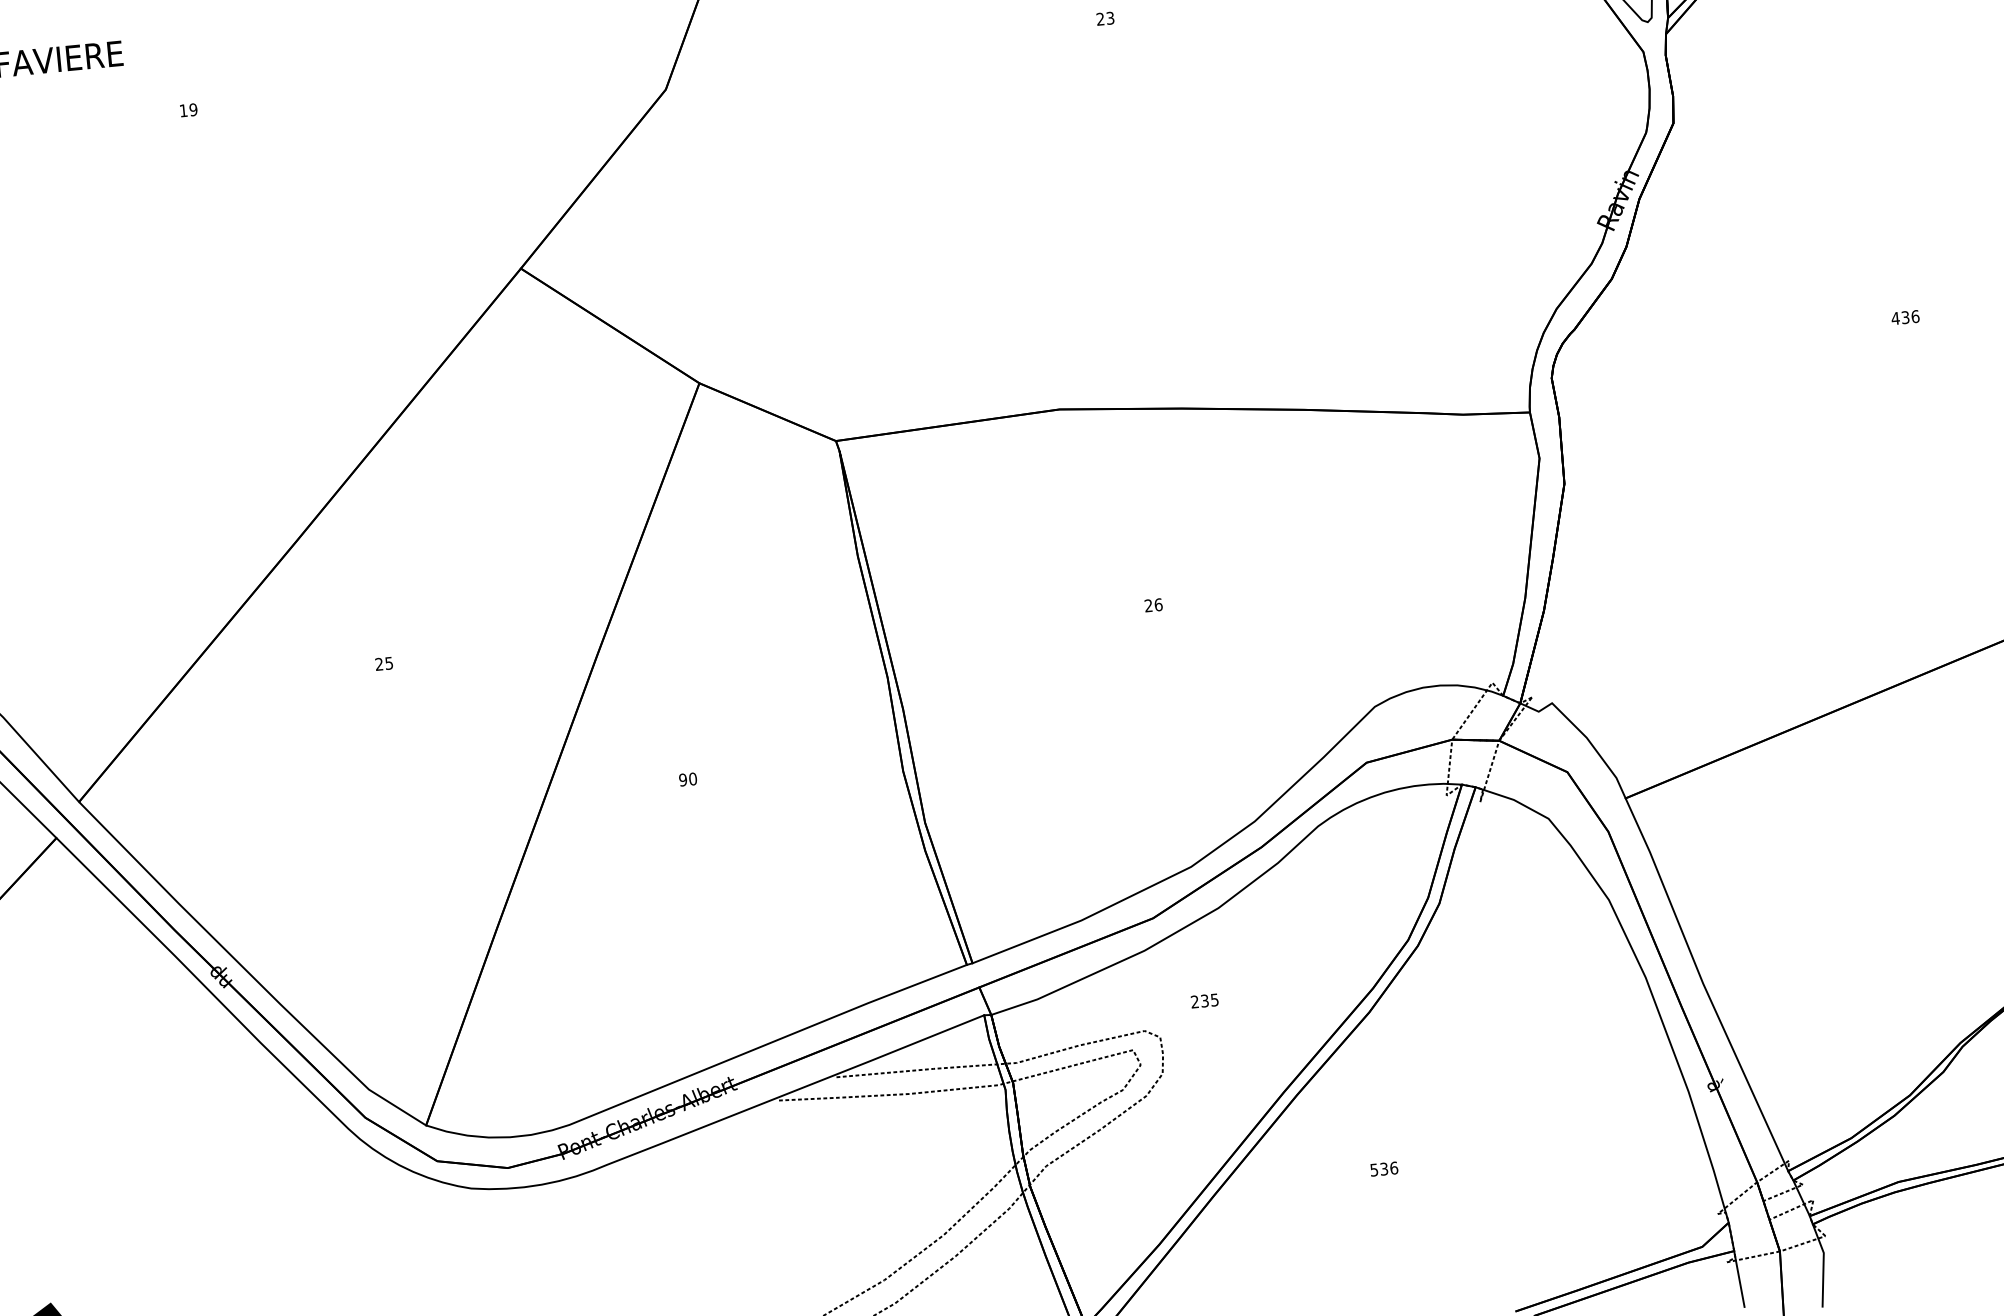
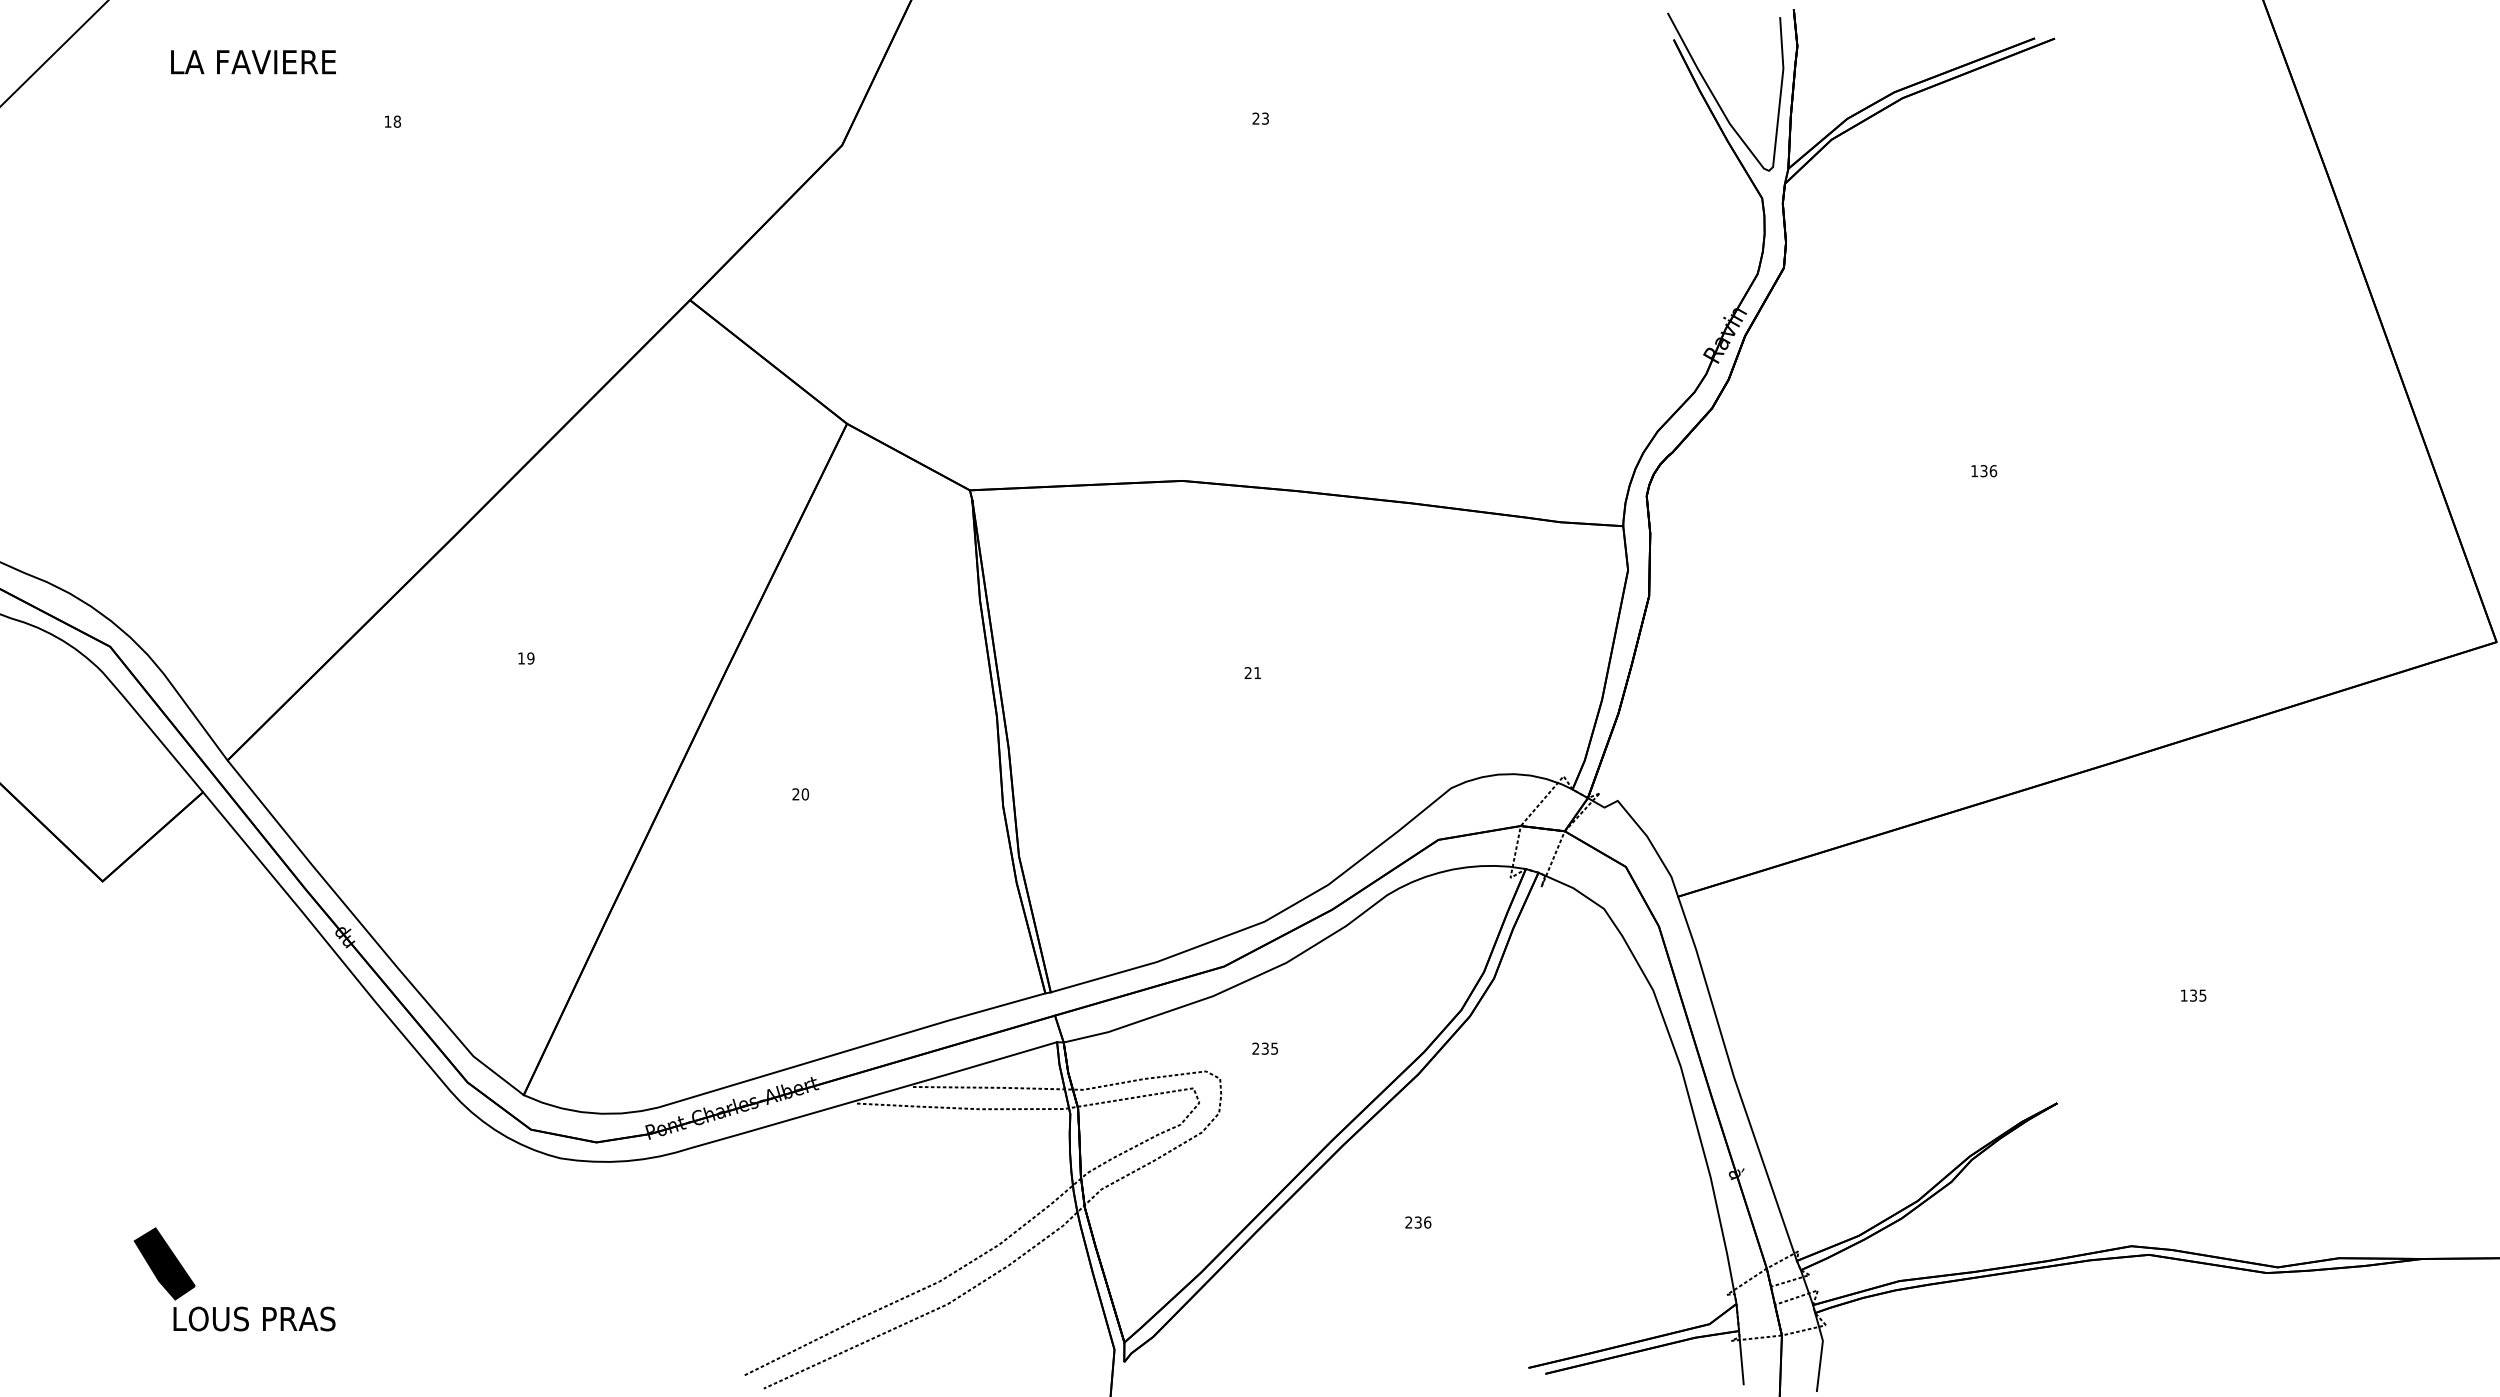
text: (193, 109) -> (397, 121), 19 -> 18
text: (1895, 318) -> (1974, 471), 436 -> 136
text: (1158, 605) -> (1257, 673), 26 -> 21
text: (384, 663) -> (526, 658), 25 -> 19
text: (682, 780) -> (795, 794), 90 -> 20
text: (1373, 1170) -> (1408, 1222), 536 -> 236

